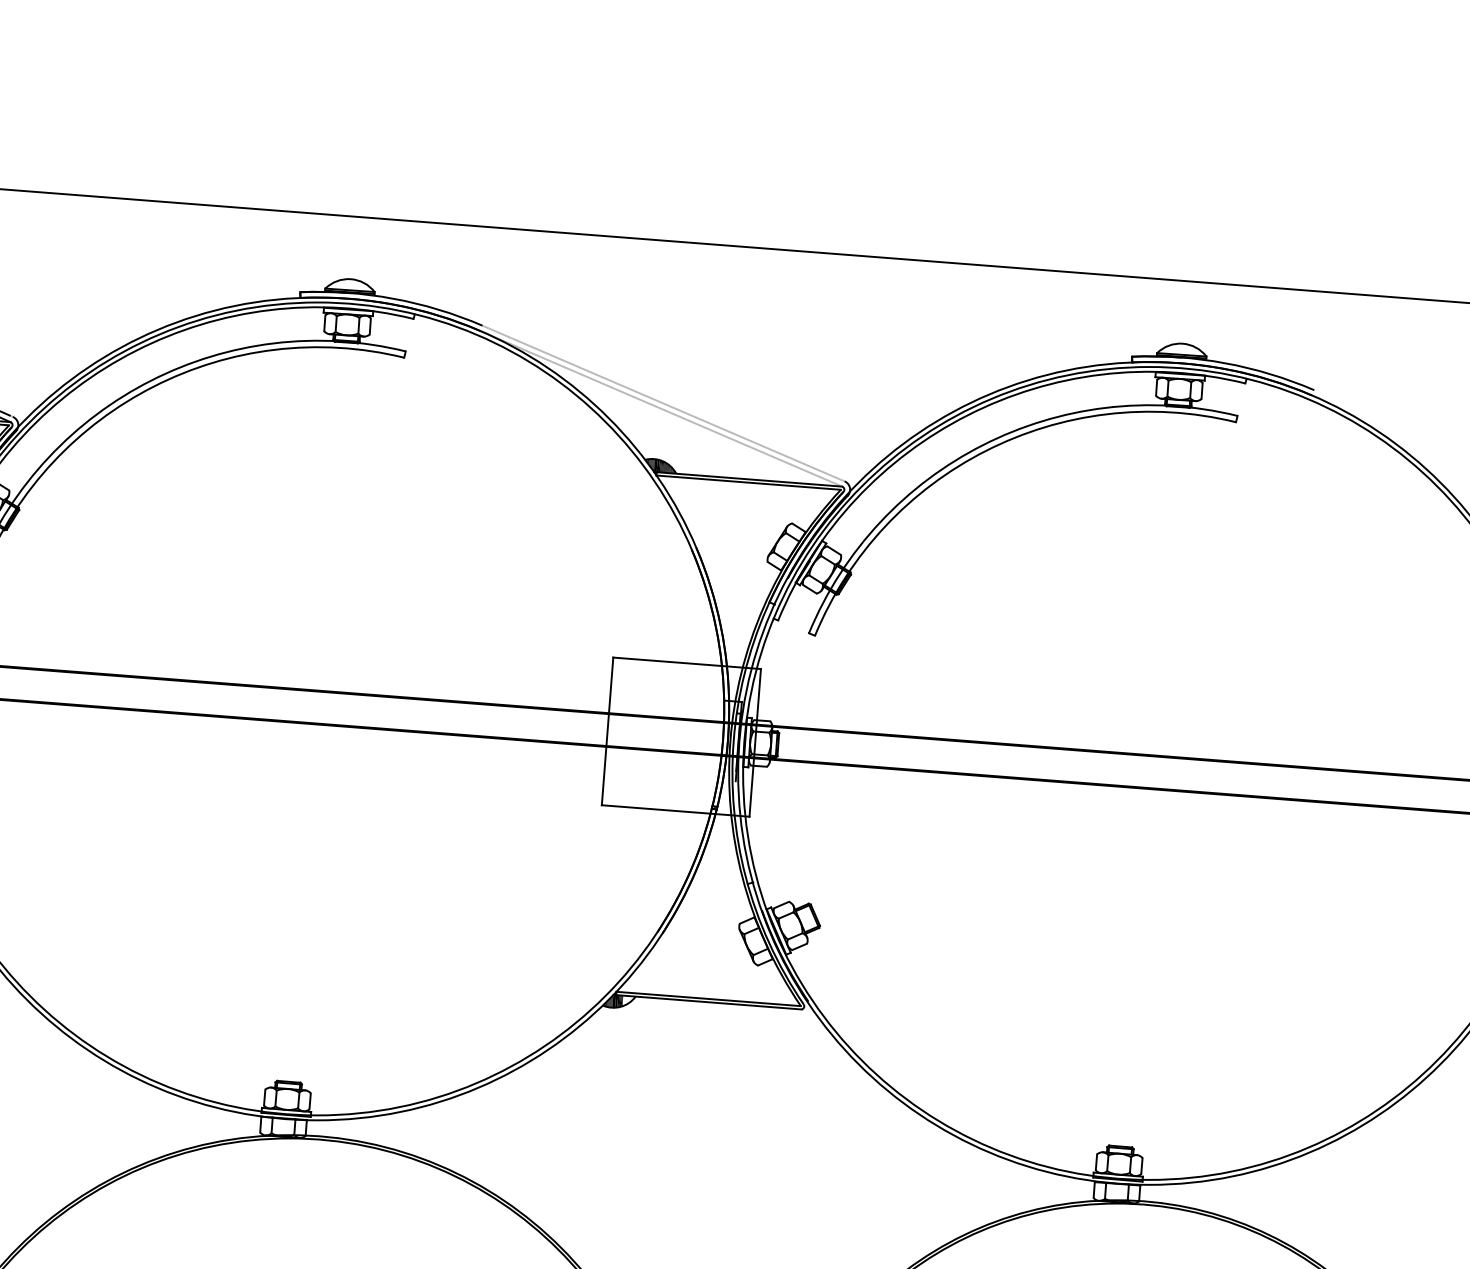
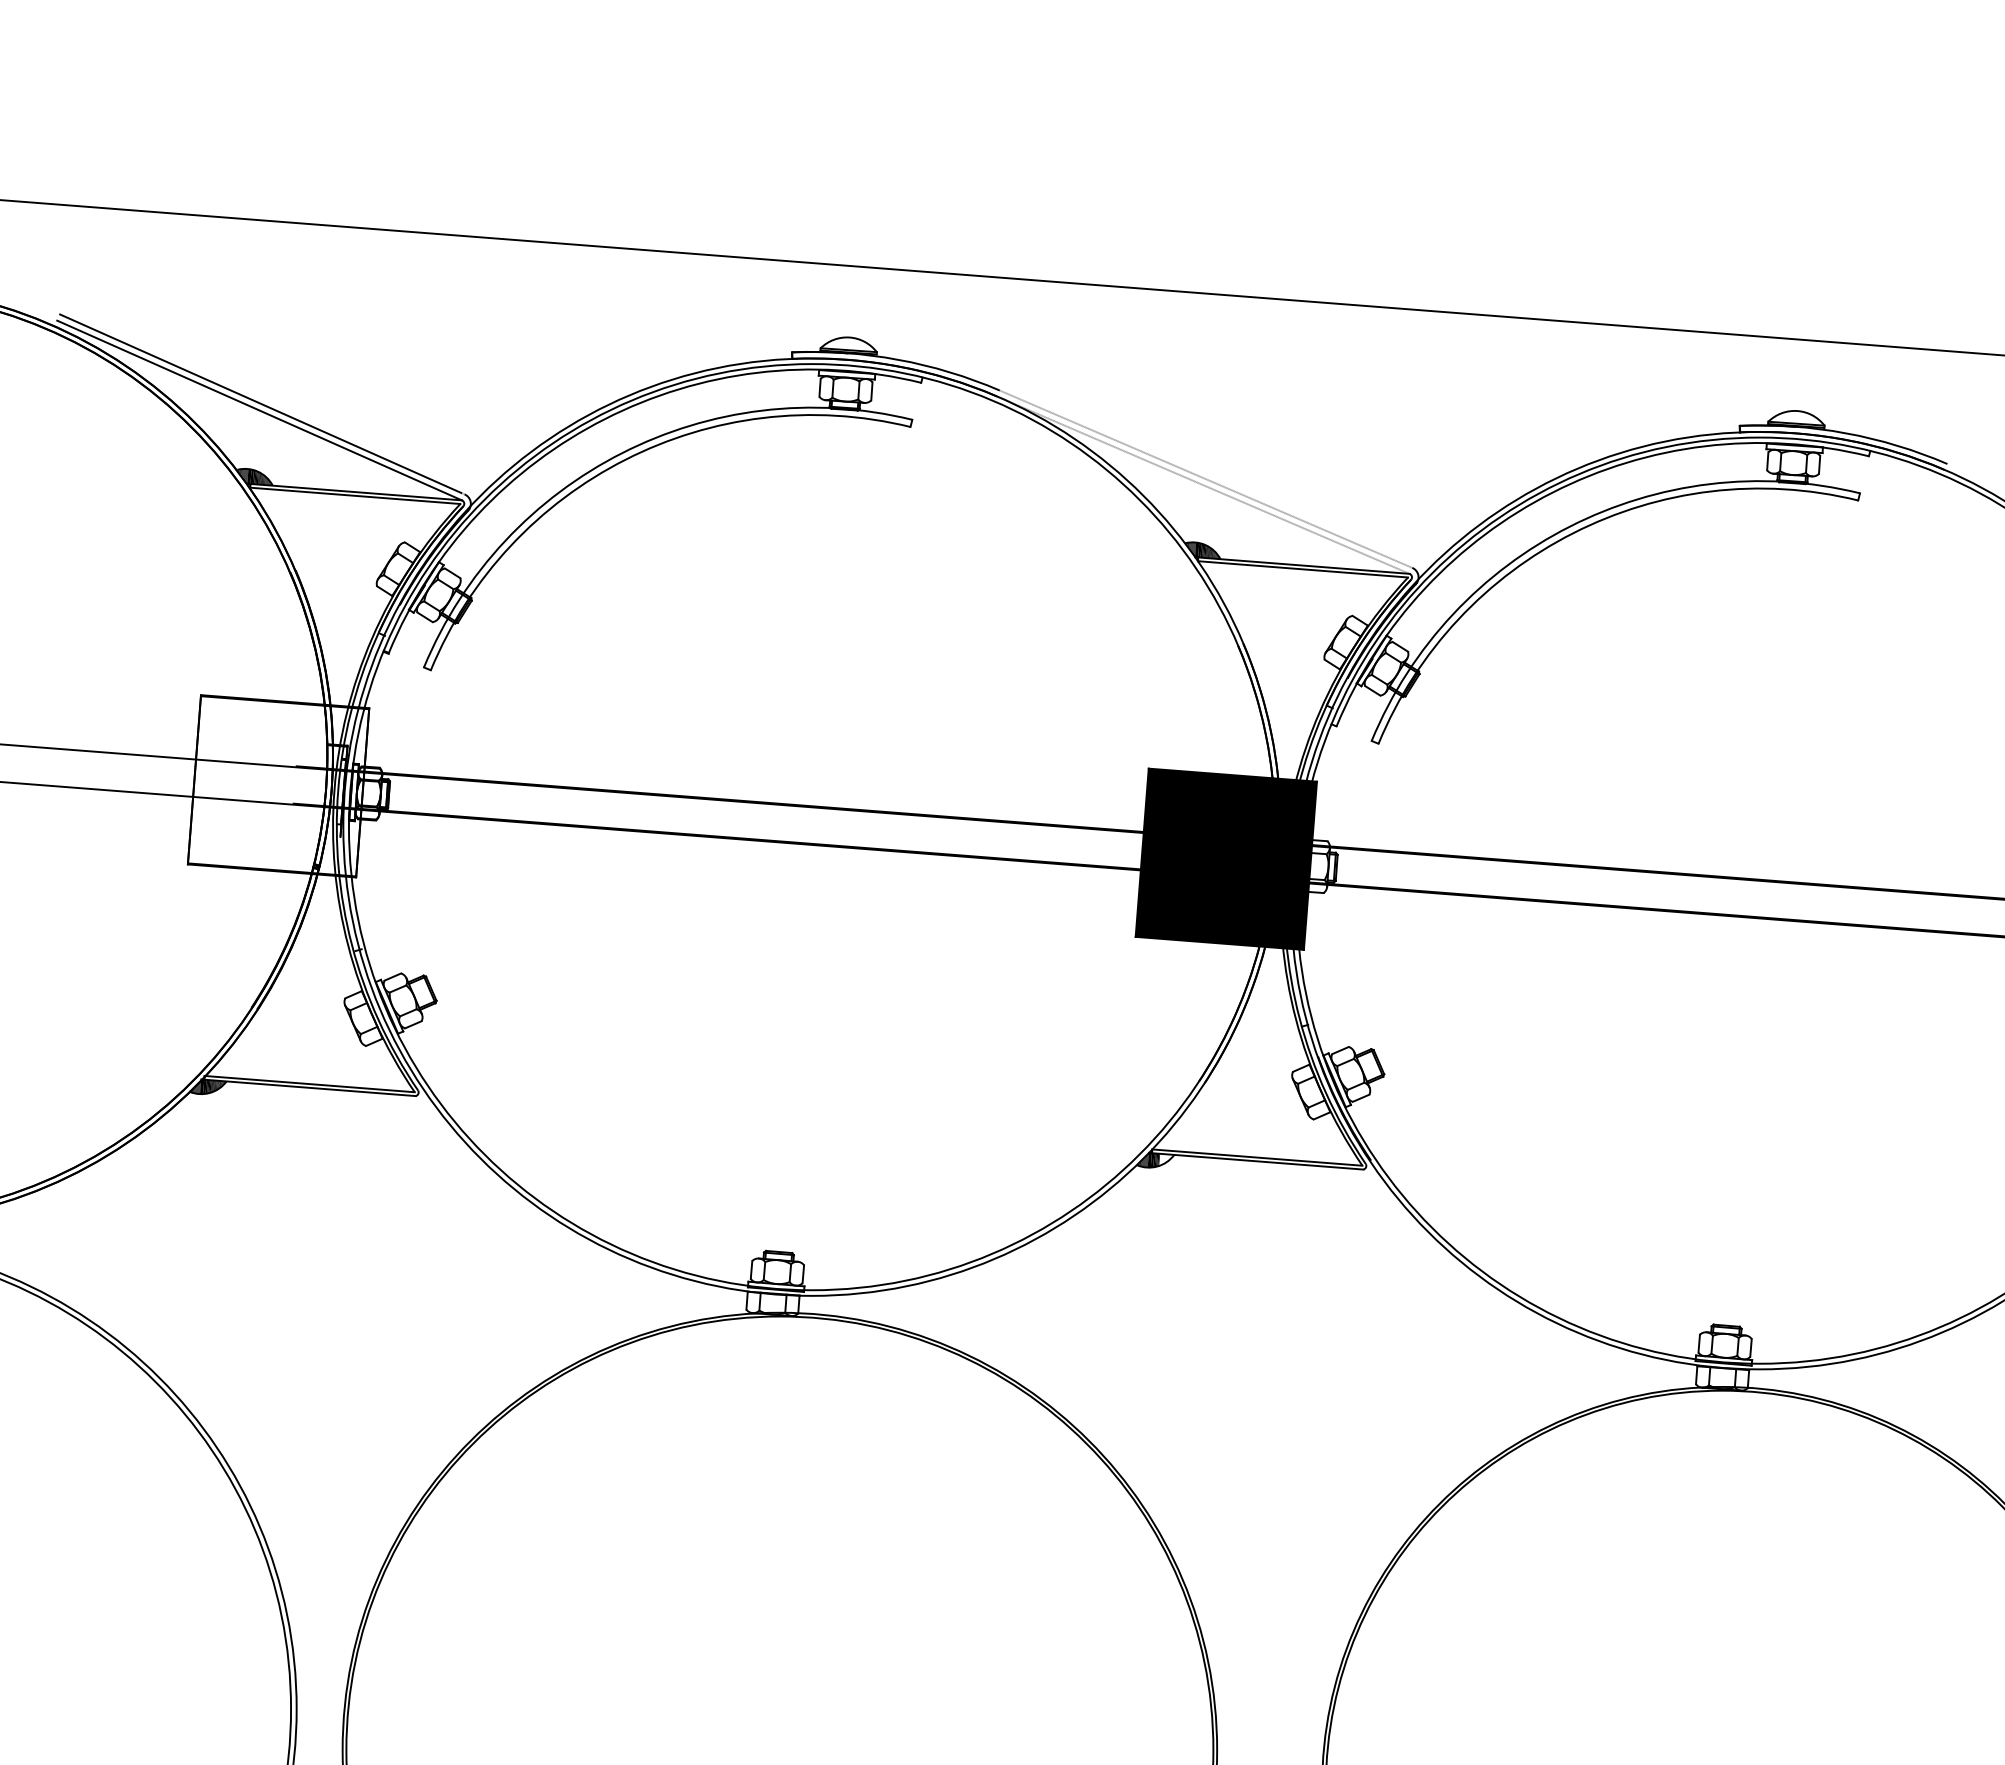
fill: (680, 736) -> (1225, 858), added

